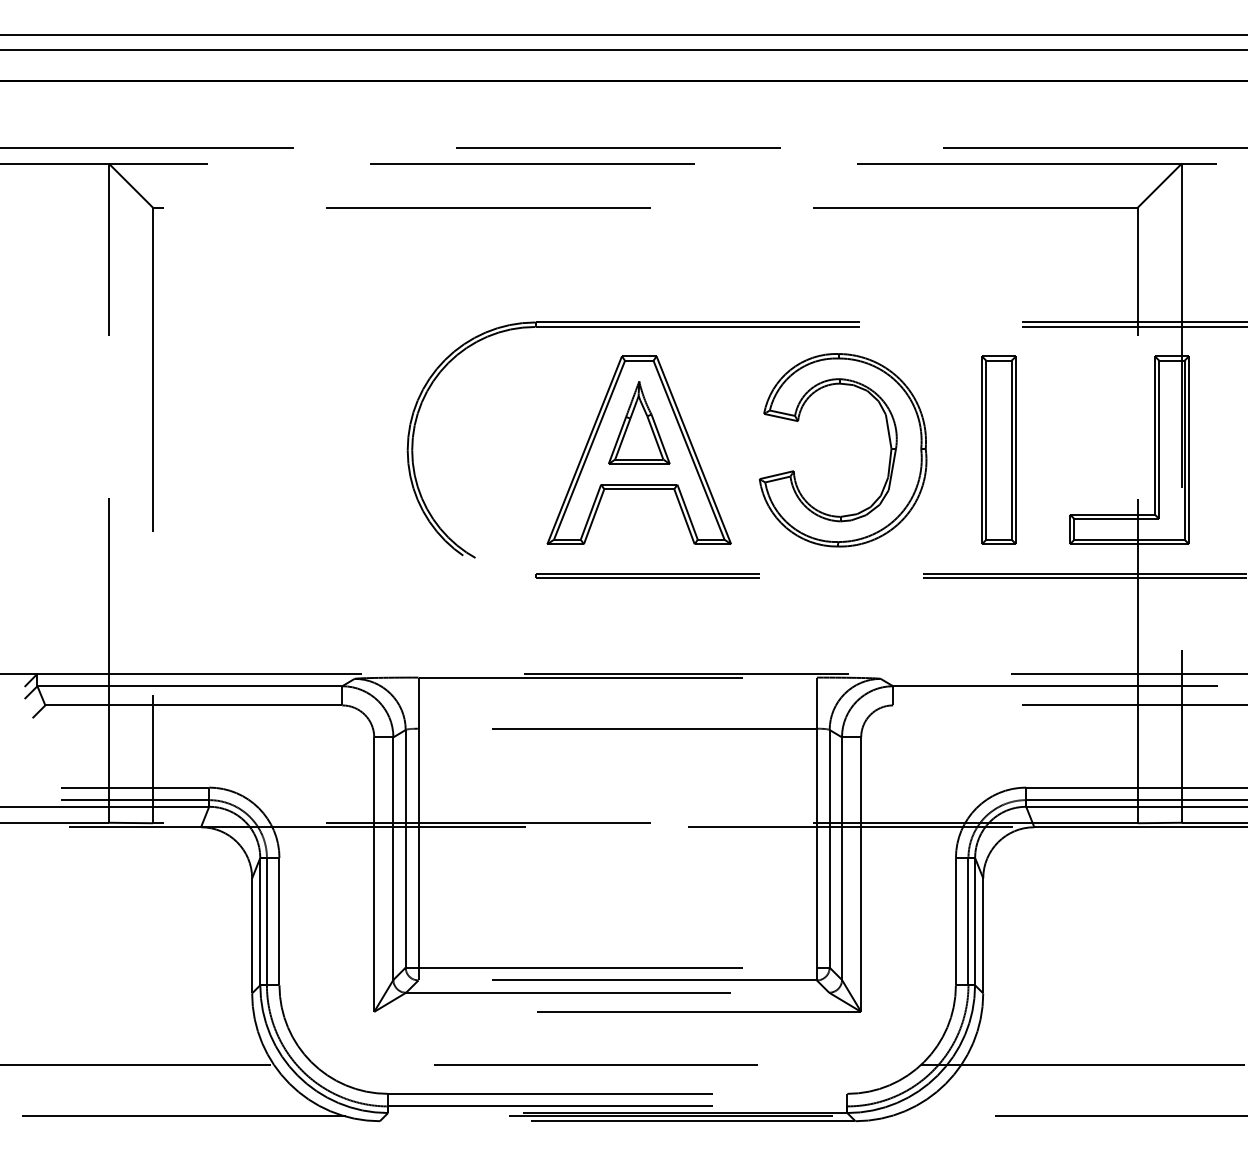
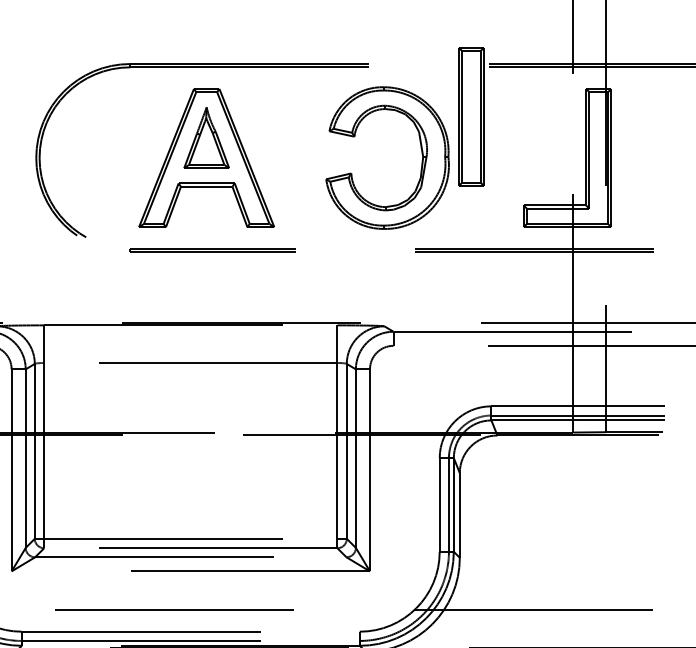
part: (998, 449) -> (471, 116), moved
part: (889, 455) -> (421, 161), moved

